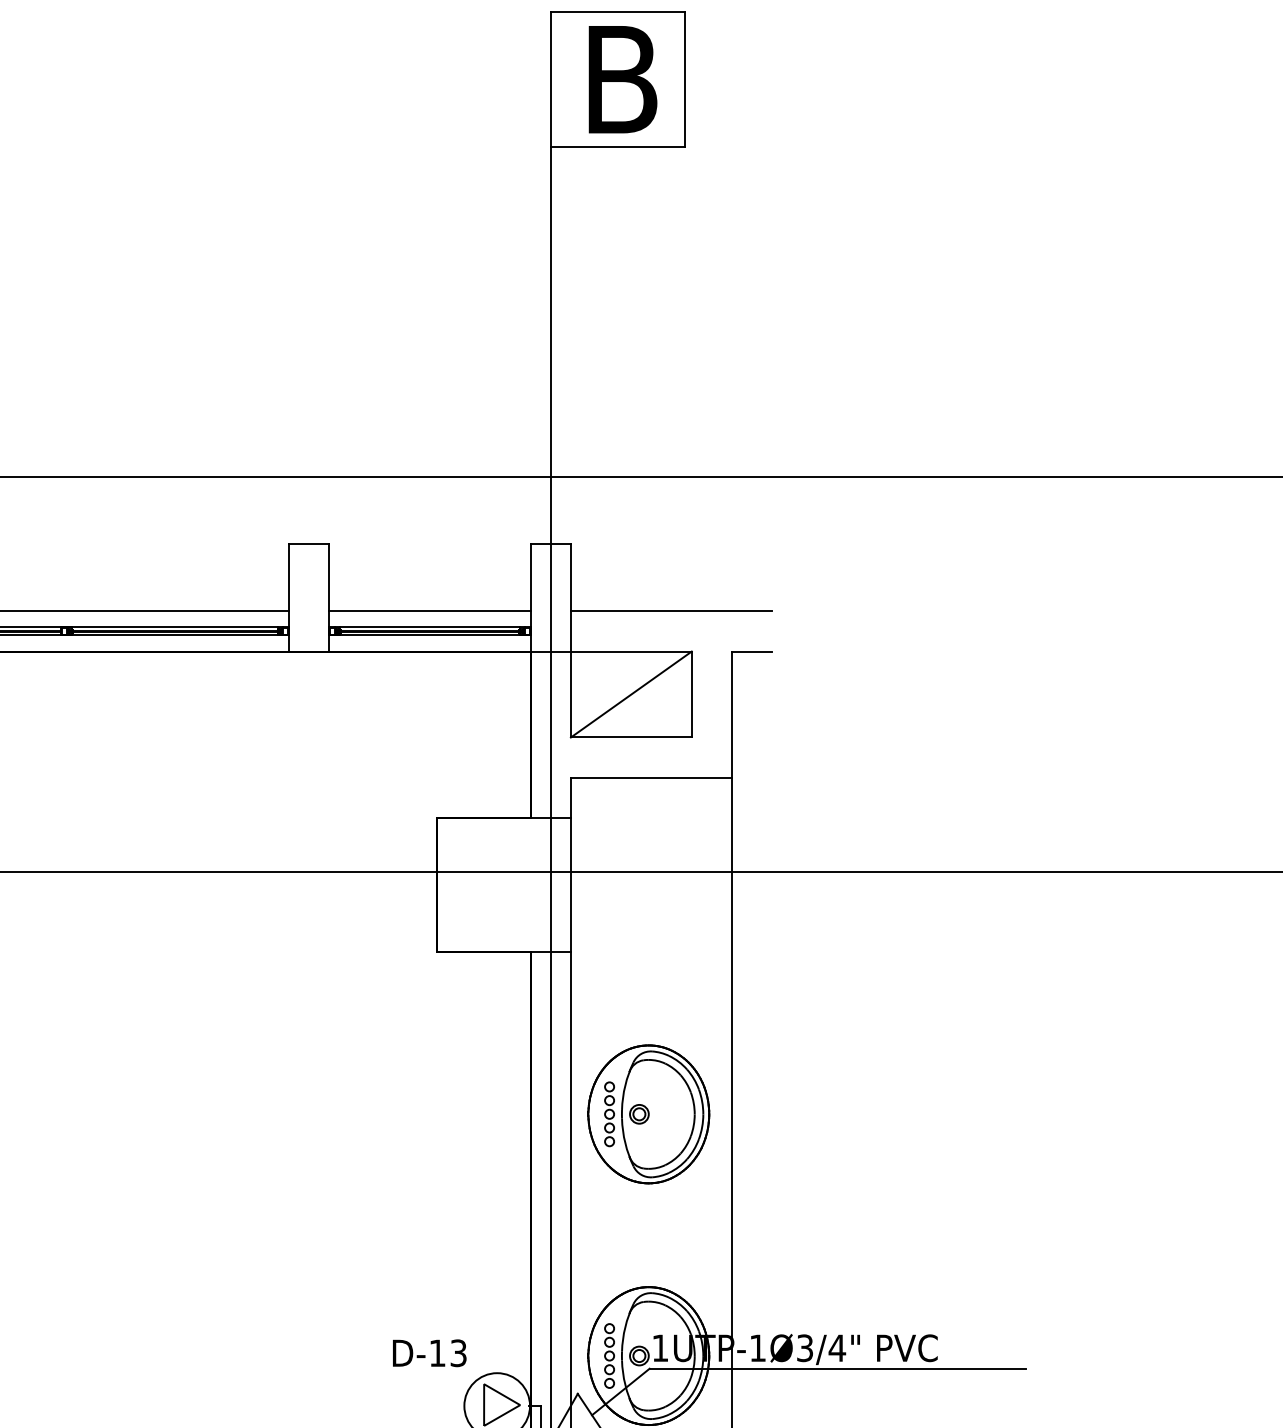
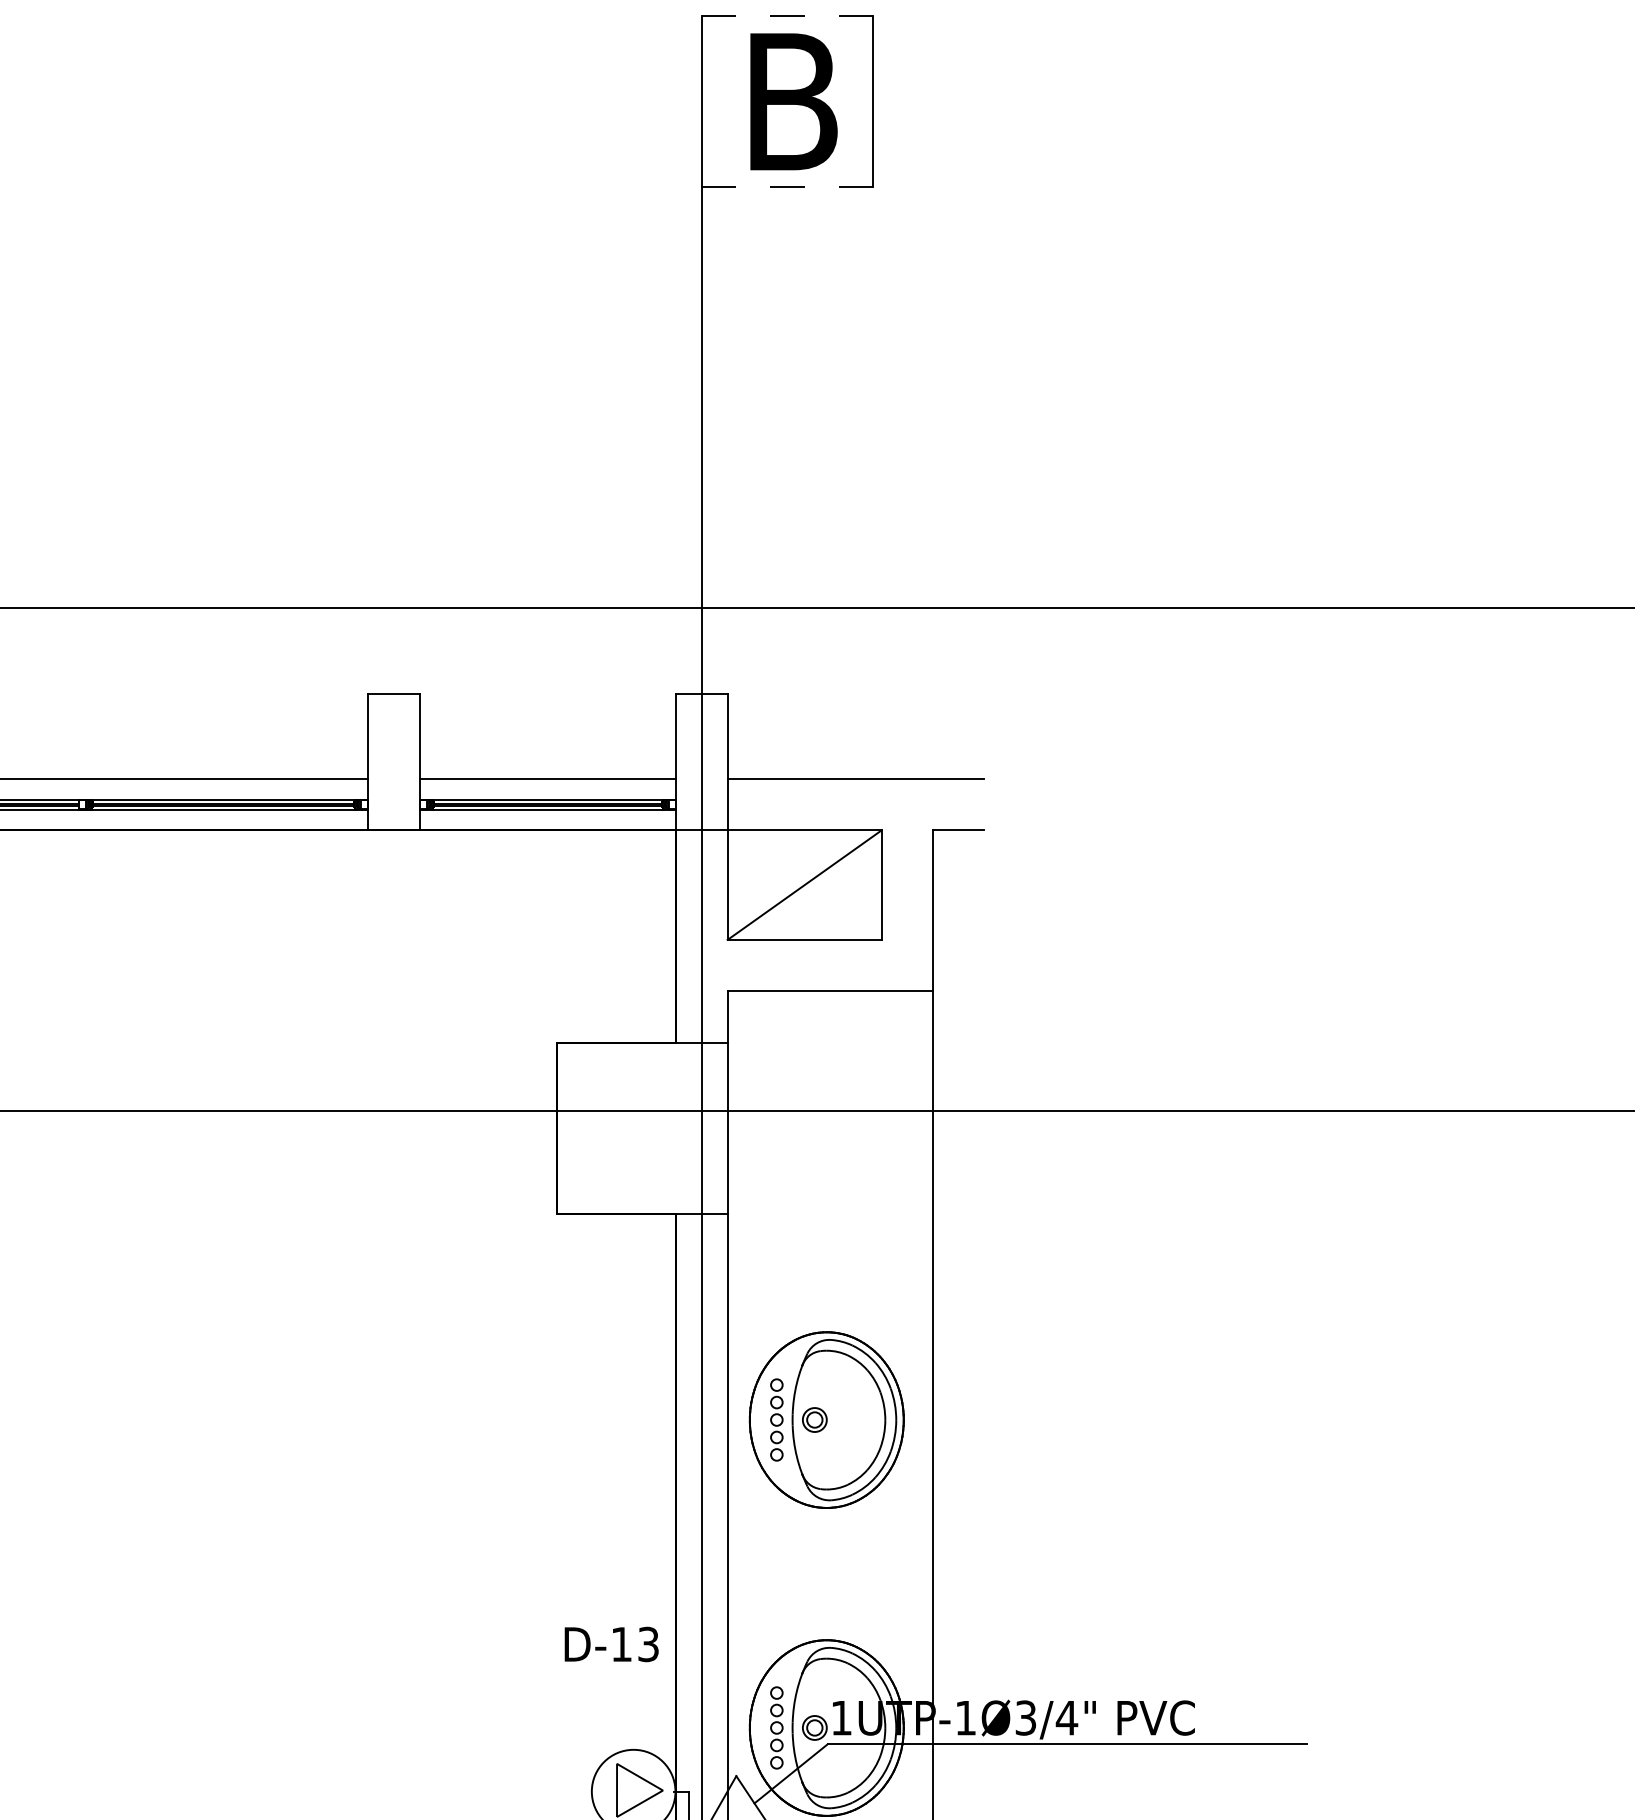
line: (617, 12) -> (787, 16), solid -> dashed
line: (617, 146) -> (787, 187), solid -> dashed
text: (429, 1353) -> (611, 1644), moved

